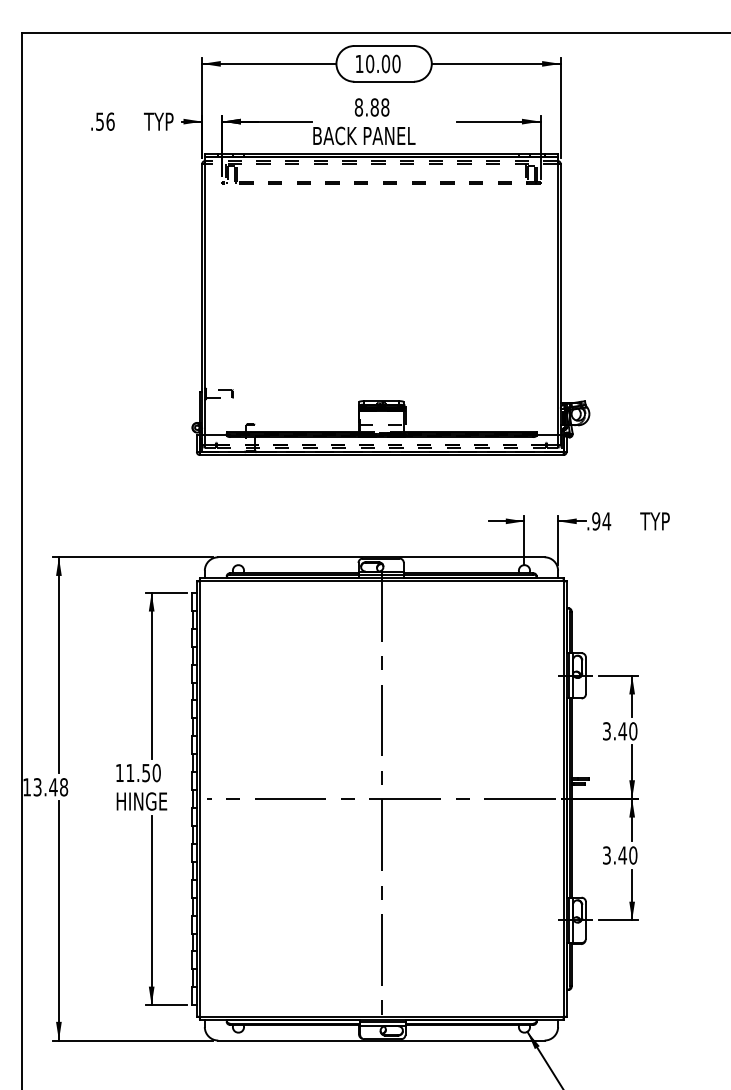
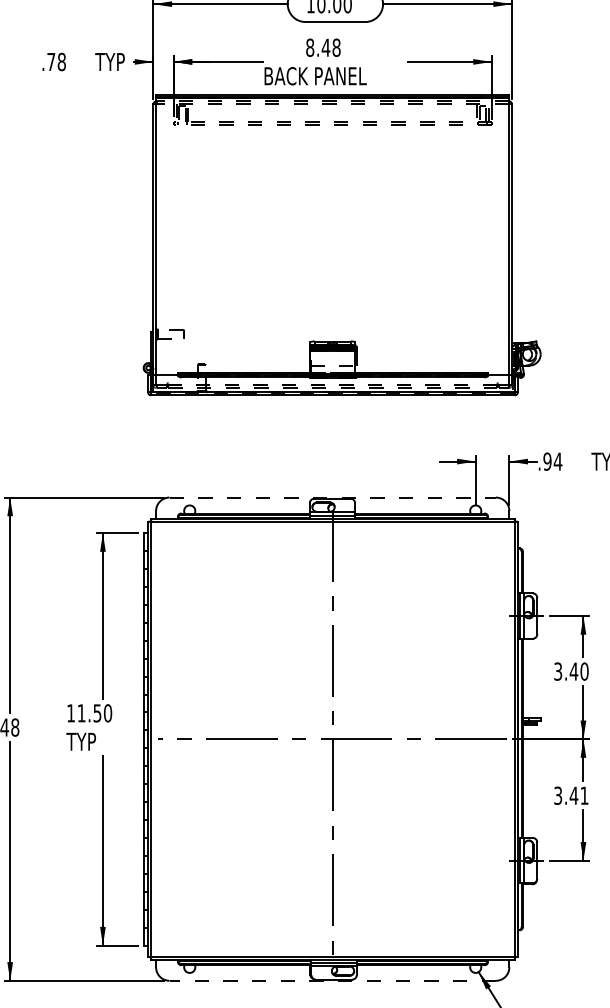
text: (374, 107) -> (325, 47), 8.88 -> 8.48
text: (105, 121) -> (56, 61), .56 -> .78
line: (381, 557) -> (332, 497), solid -> dashed
text: (141, 801) -> (92, 741), HINGE -> TYP
text: (633, 855) -> (584, 795), 3.40 -> 3.41
line: (380, 1040) -> (331, 980), solid -> dashed

